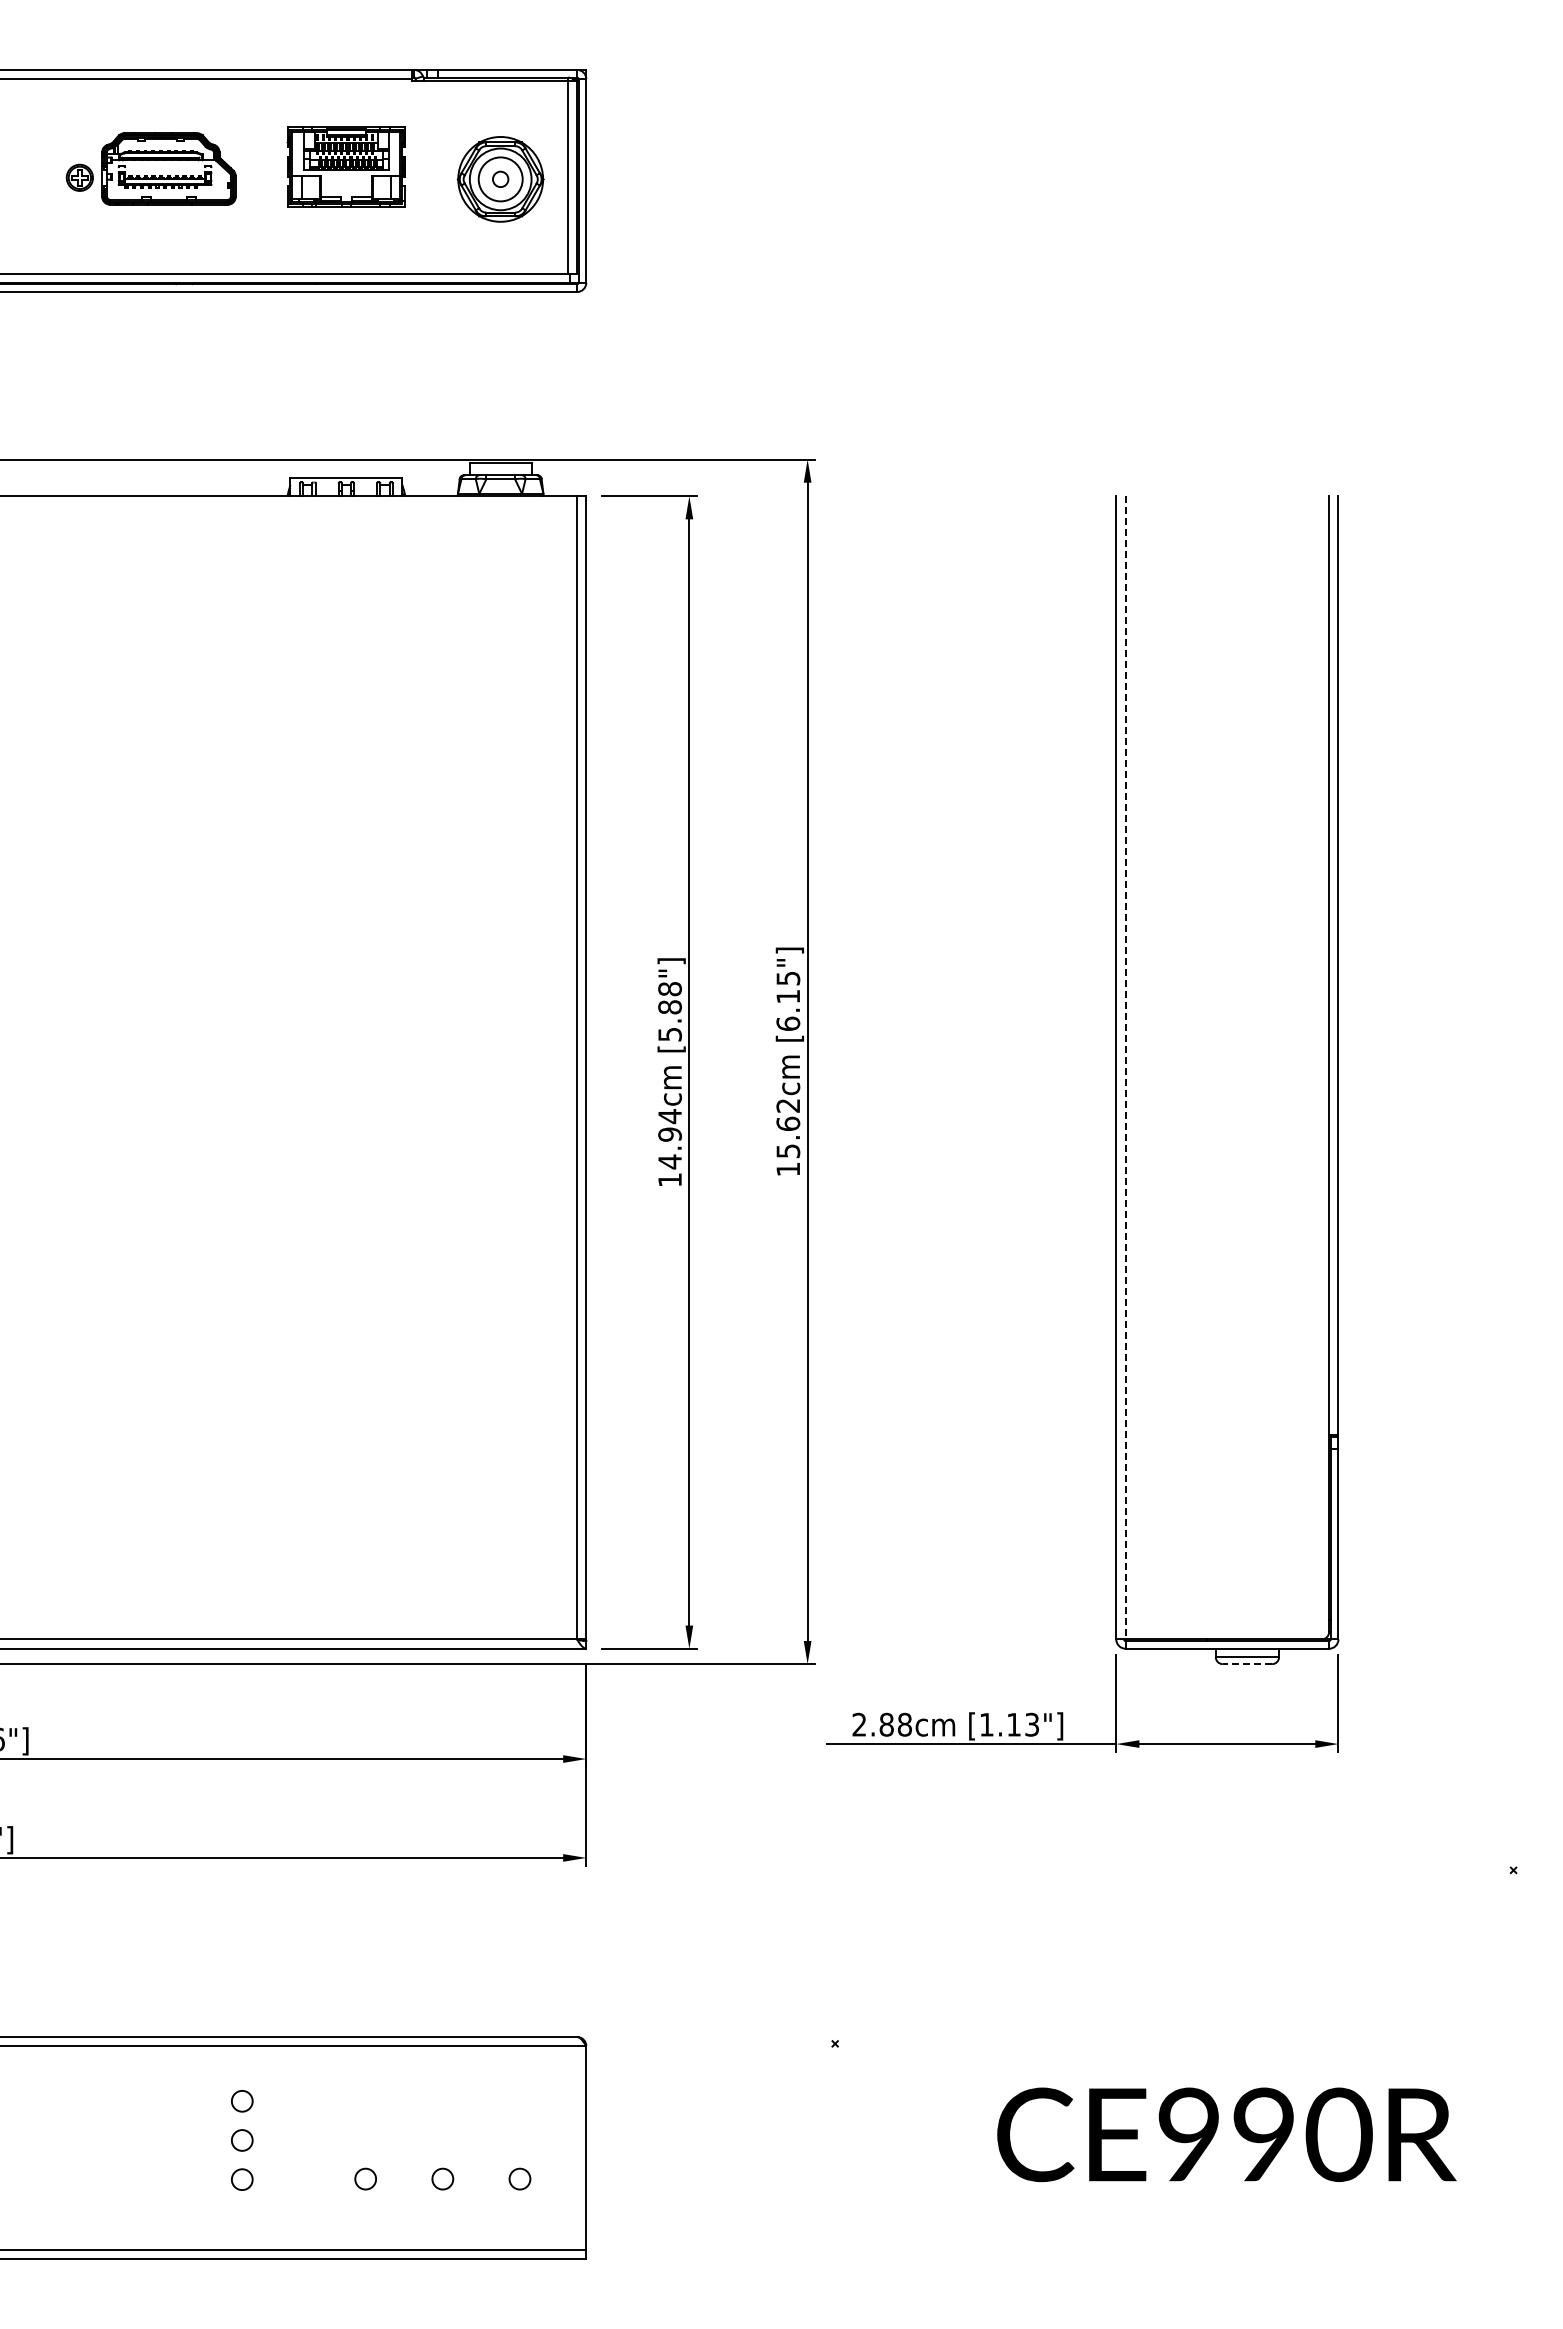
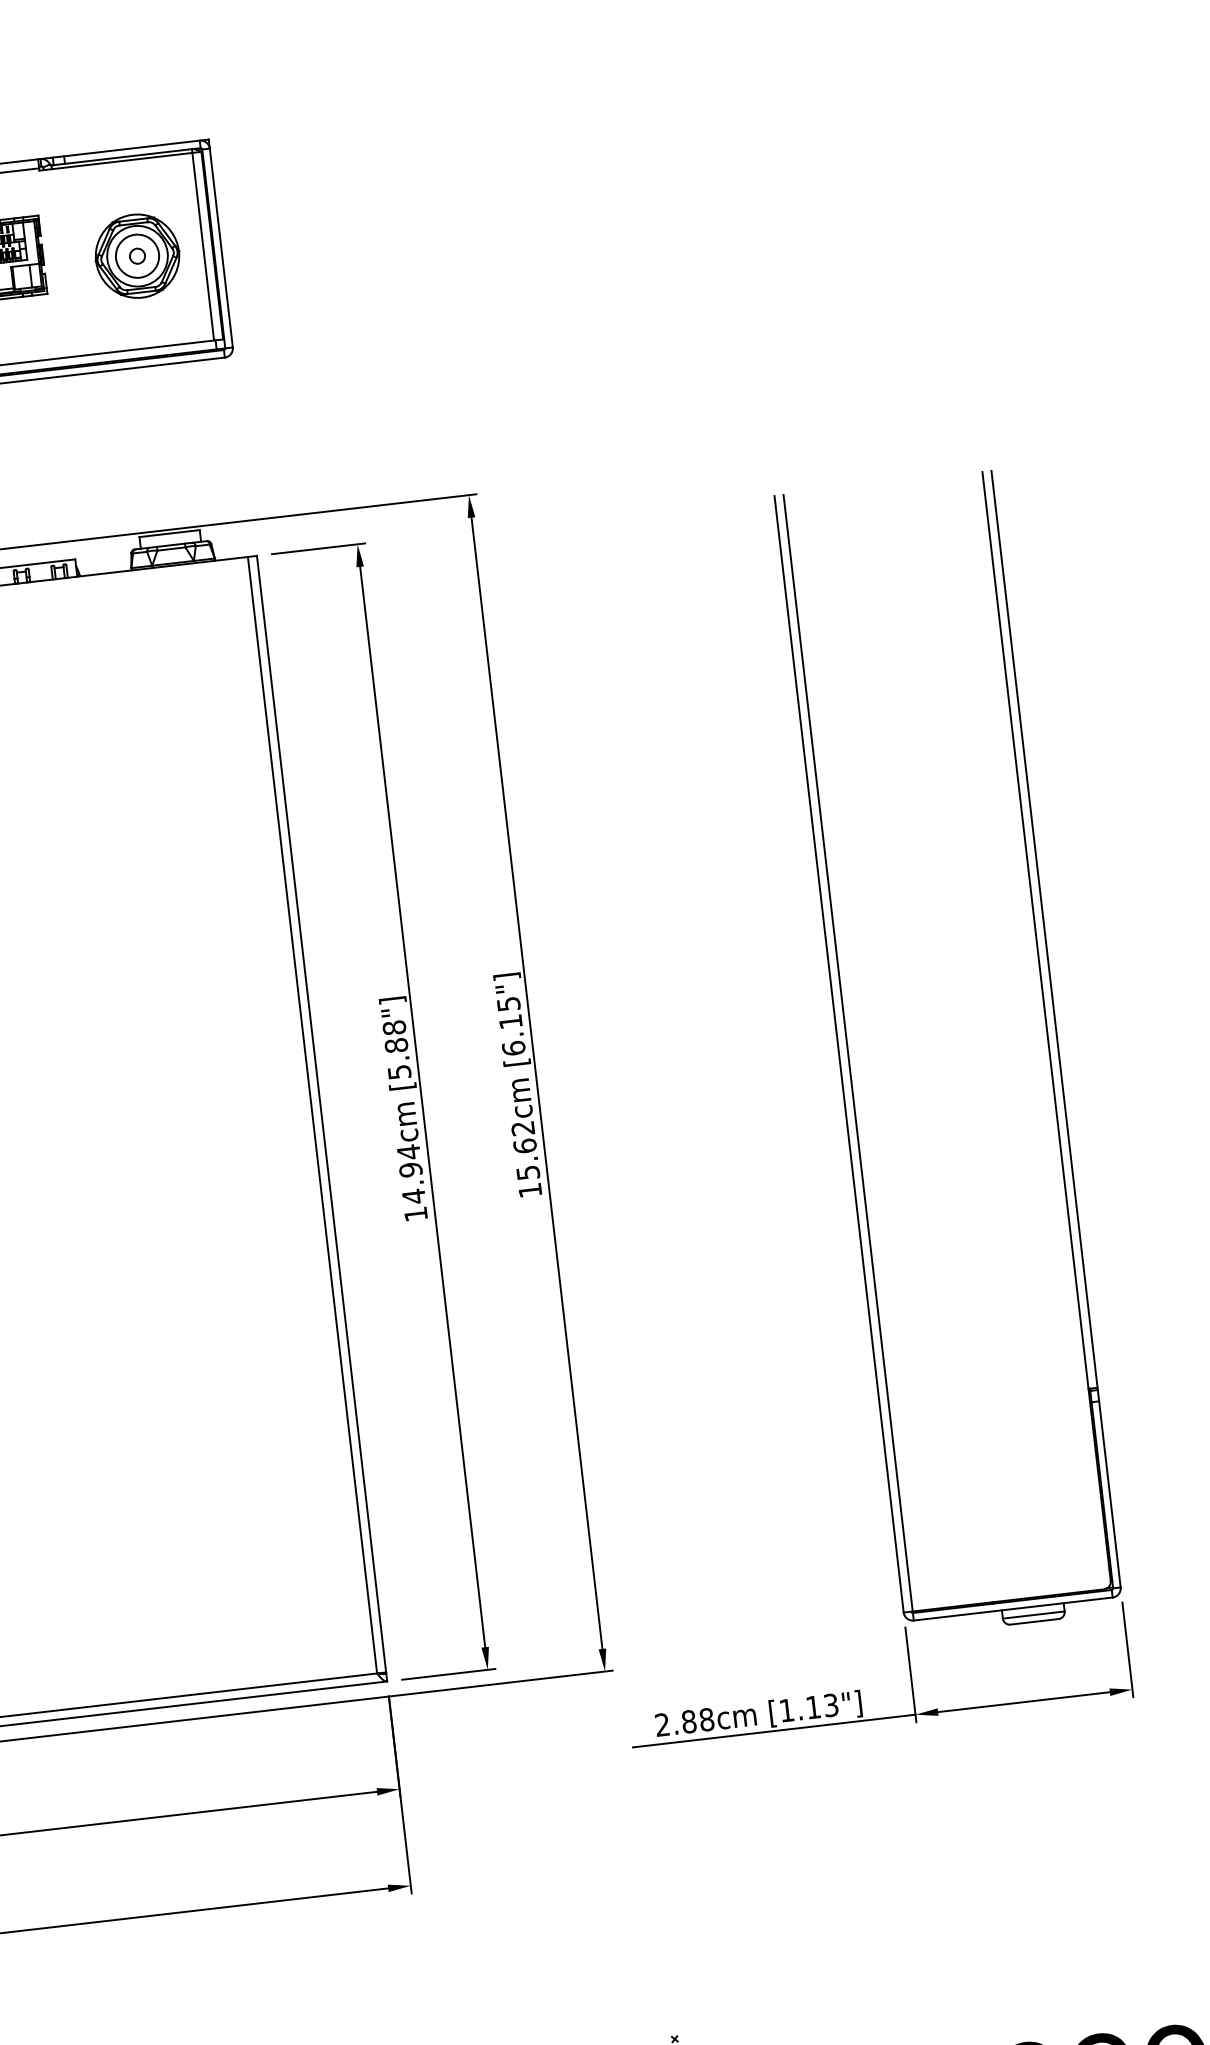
line: (1125, 1067) -> (848, 1052), dashed -> solid
line: (1247, 1664) -> (1034, 1622), dashed -> solid

